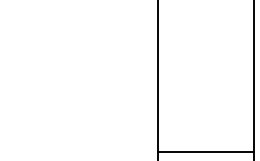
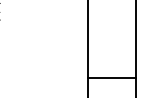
line: (205, 151) -> (111, 77), moved

